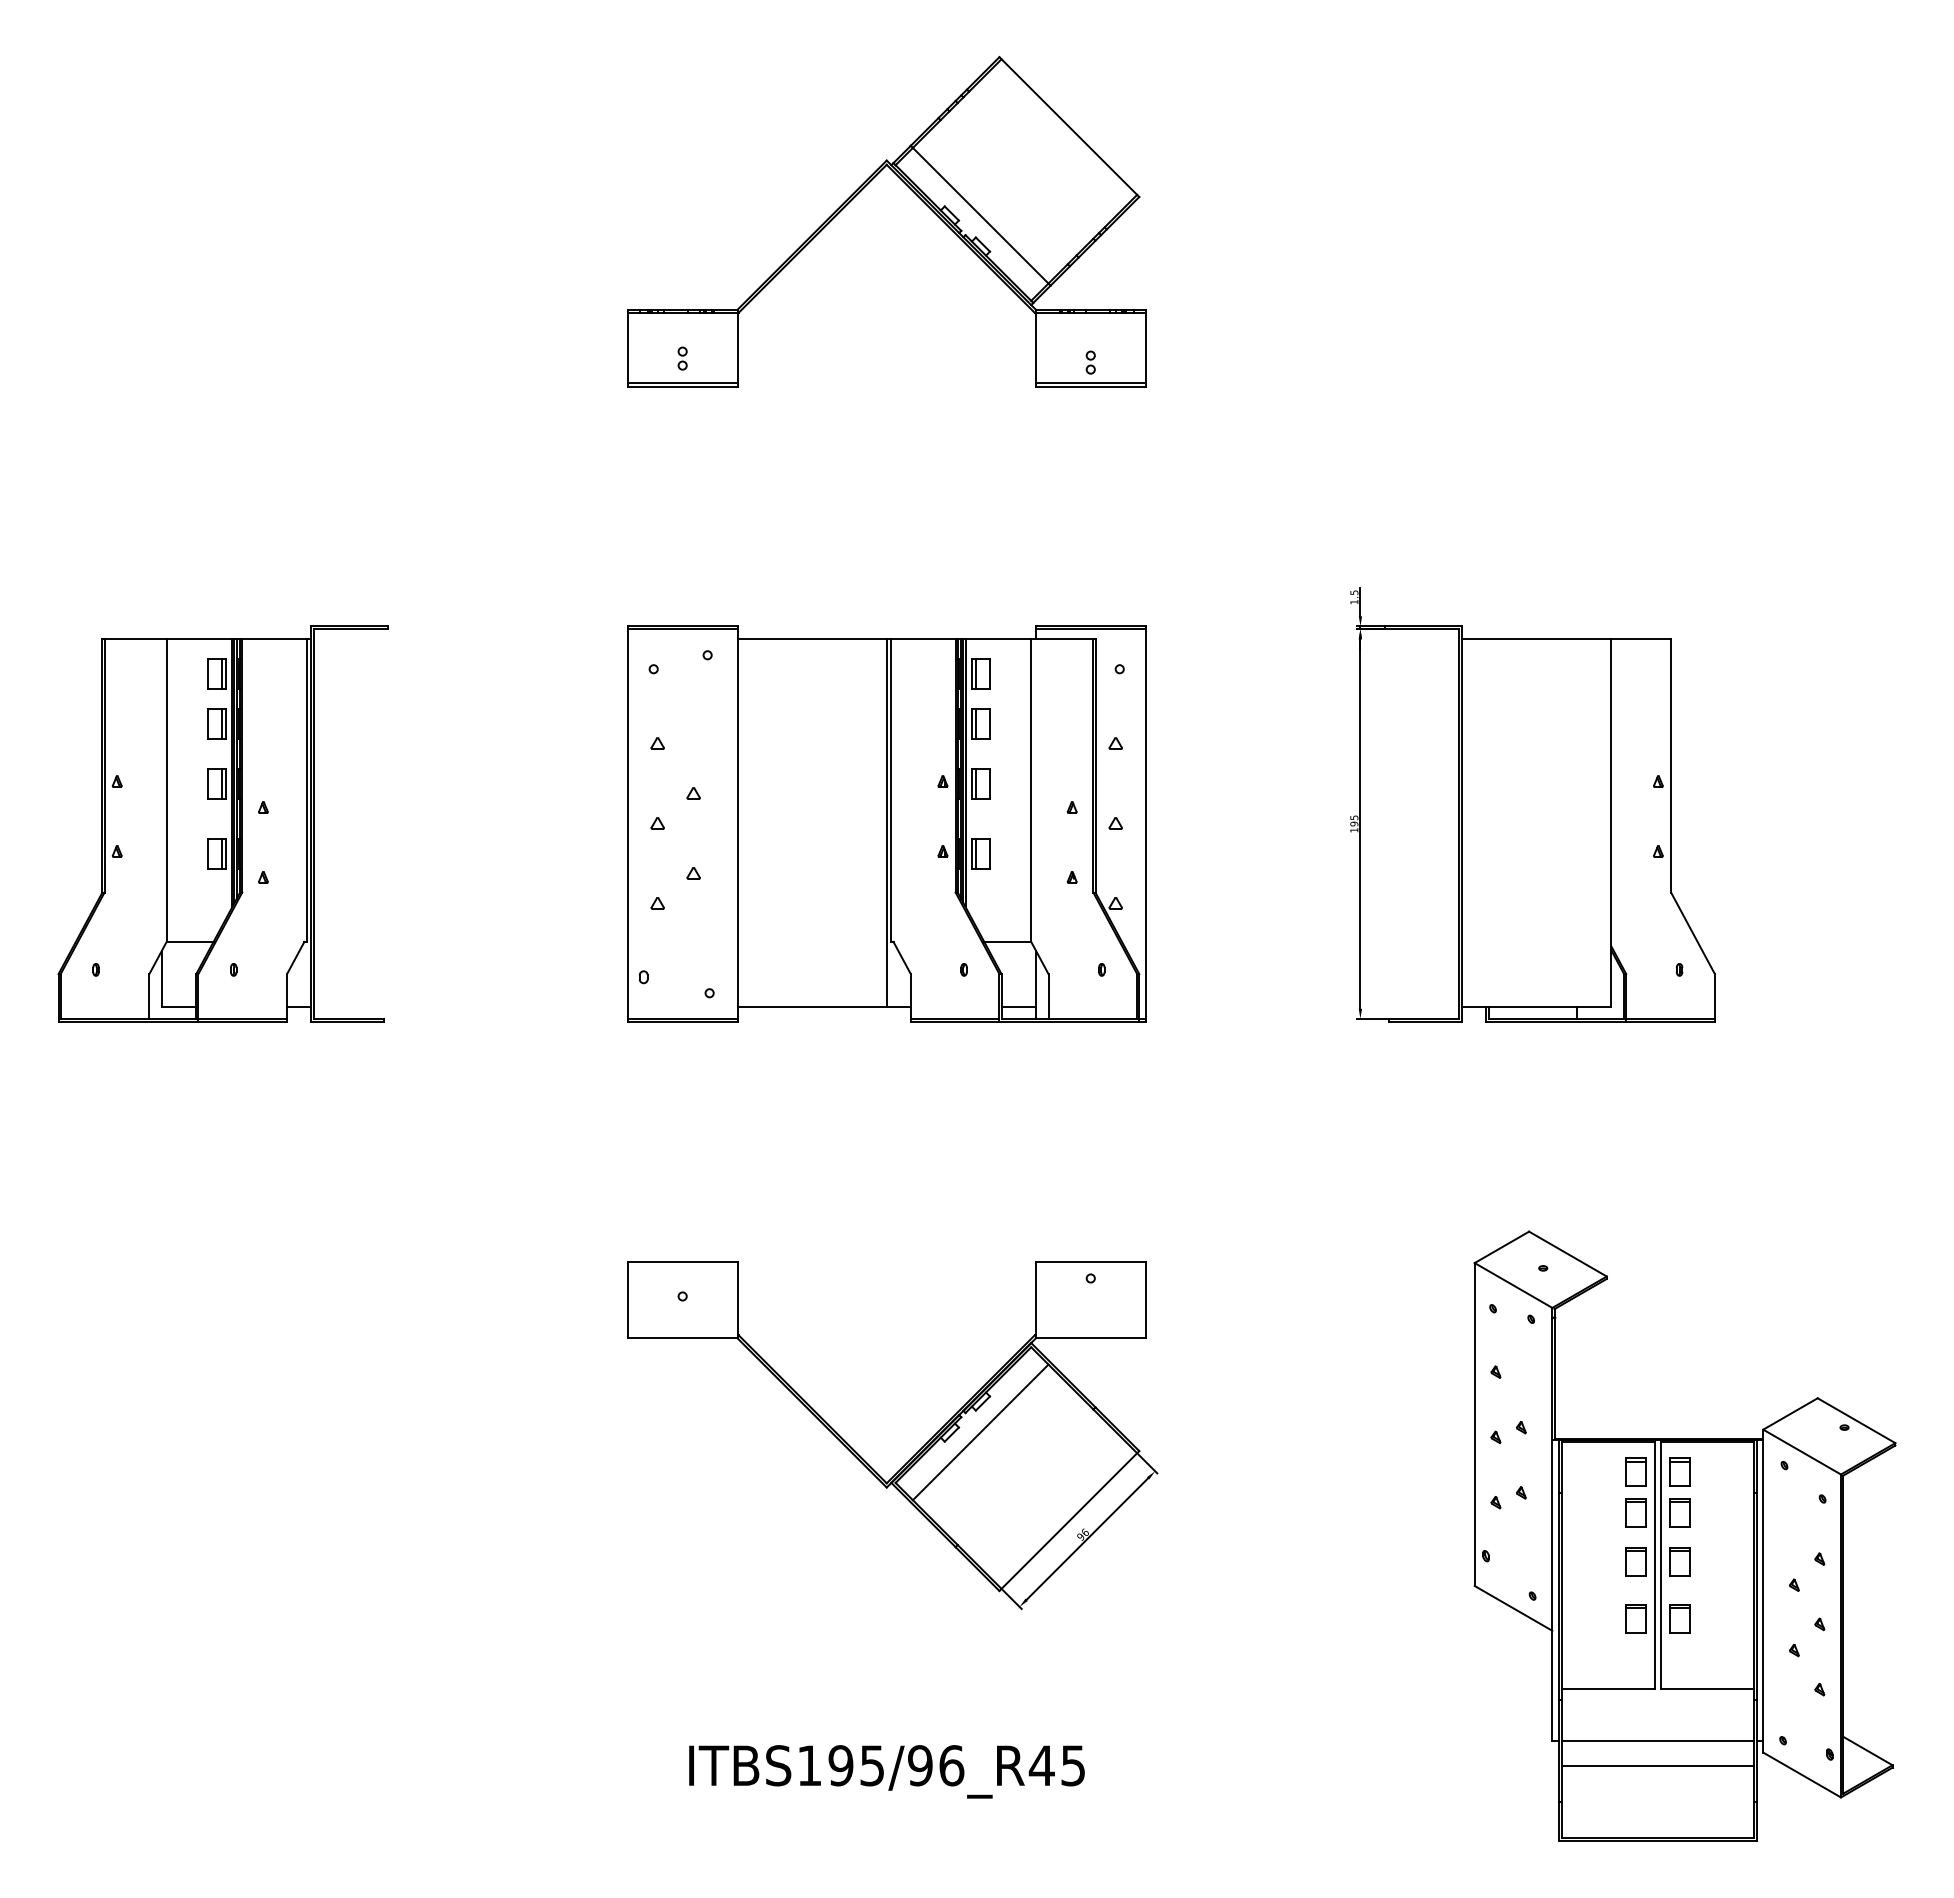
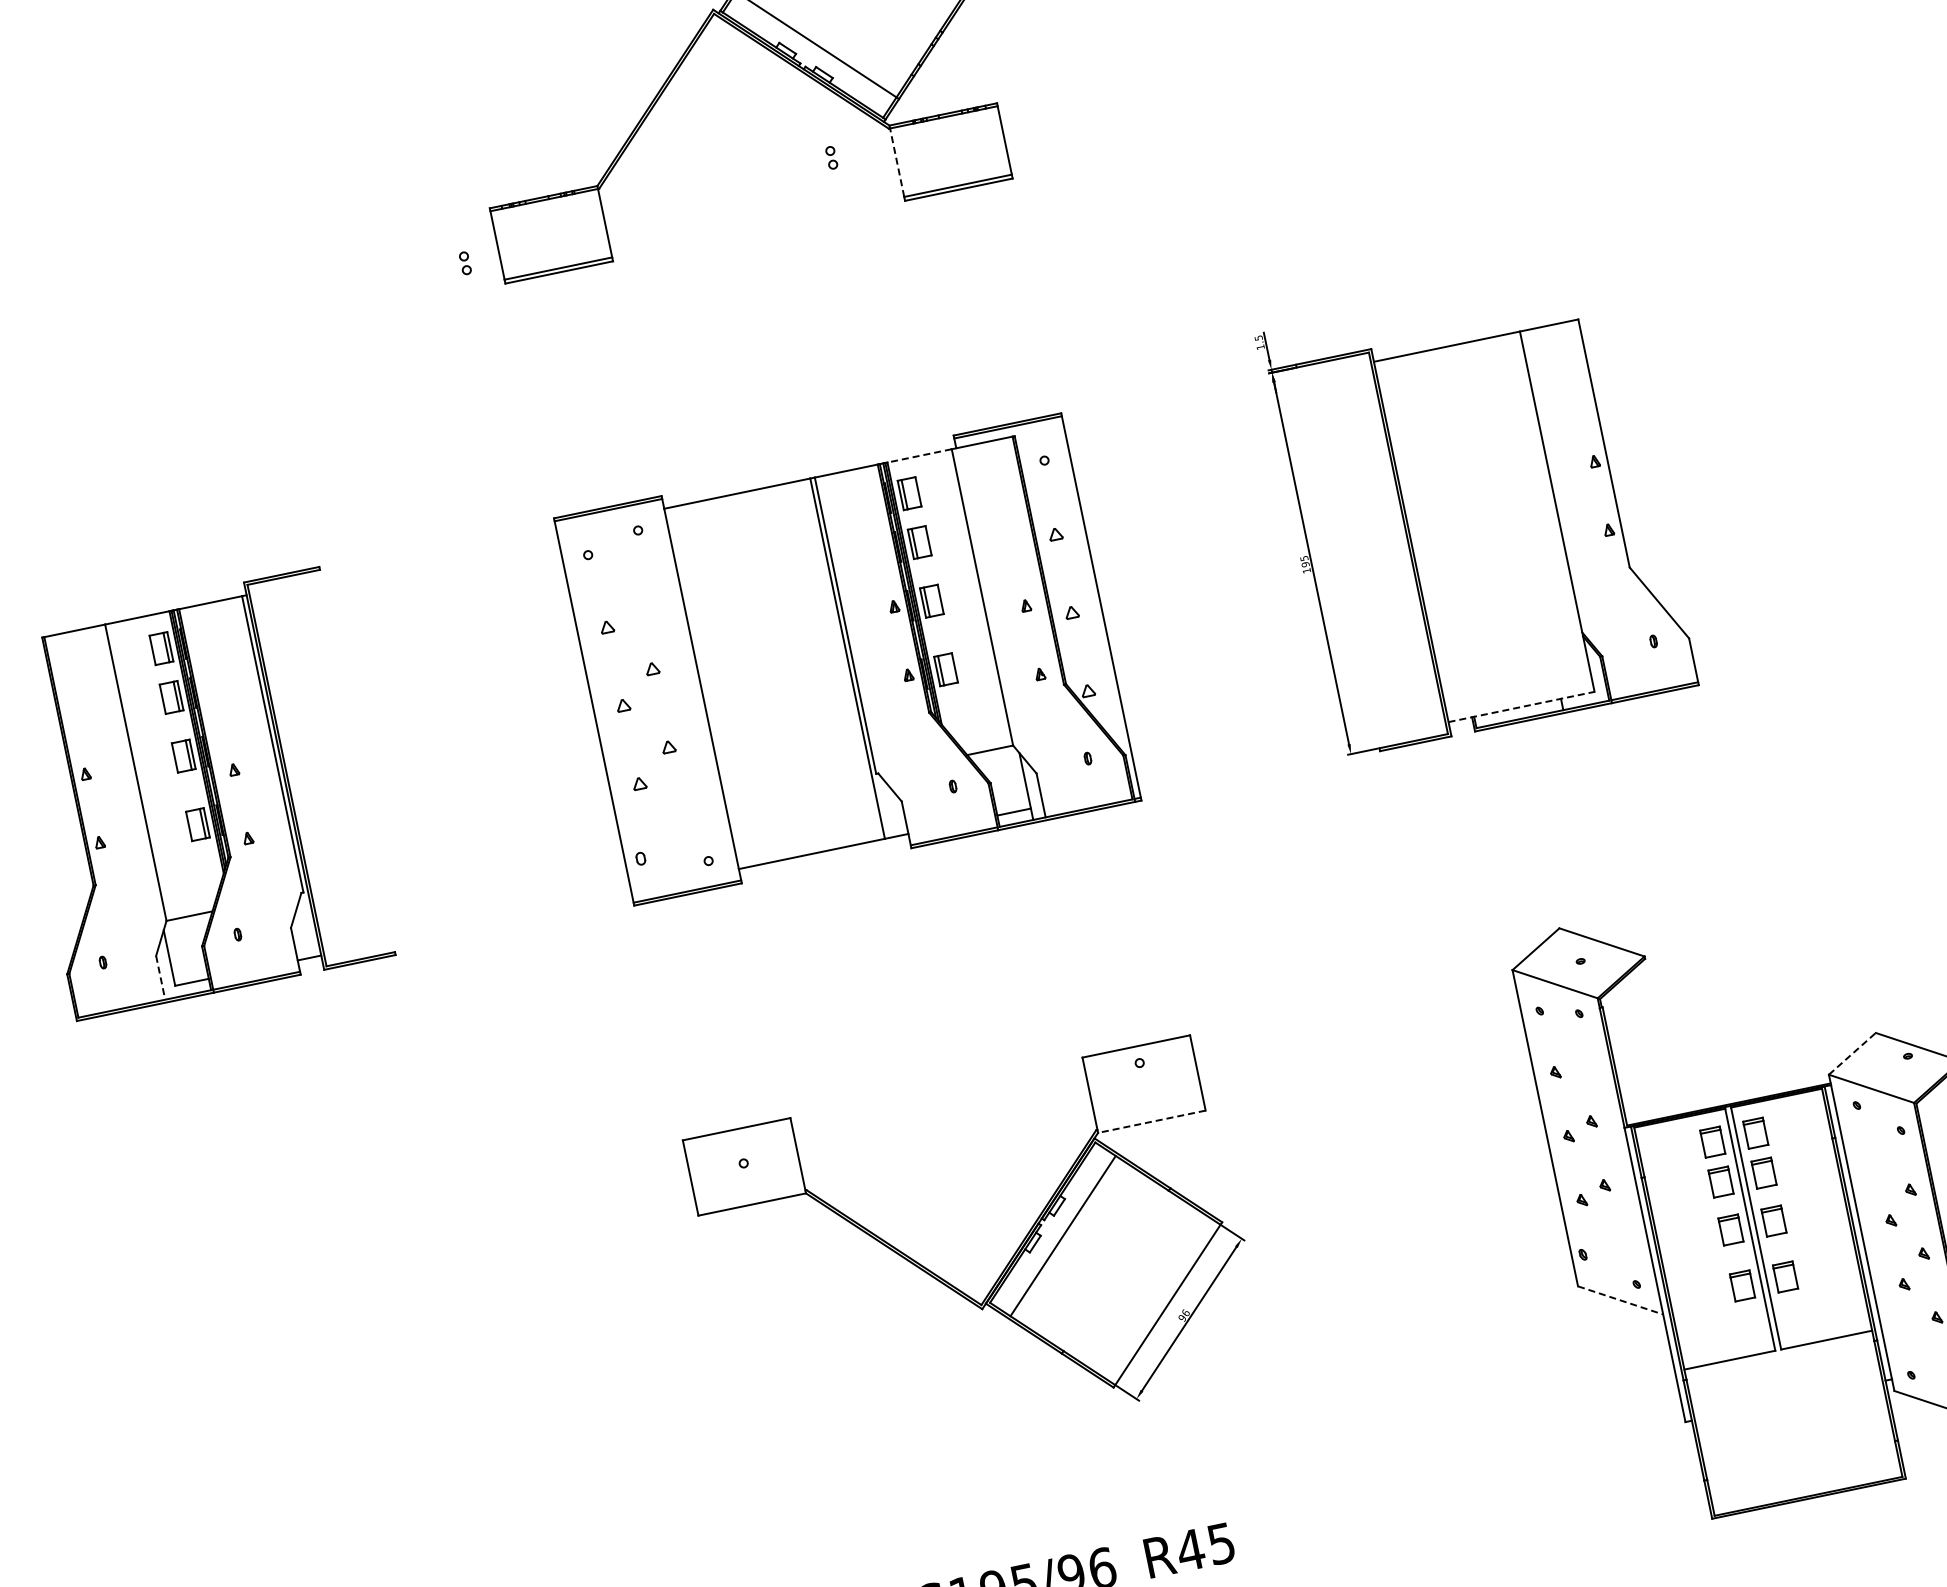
line: (1035, 345) -> (896, 160), solid -> dashed
part: (682, 358) -> (465, 263), moved
part: (1090, 362) -> (831, 157), moved
line: (998, 639) -> (919, 456), solid -> dashed
line: (149, 996) -> (160, 977), solid -> dashed
line: (1536, 1007) -> (1521, 707), solid -> dashed
line: (1090, 1338) -> (1151, 1121), solid -> dashed
line: (1790, 1413) -> (1852, 1053), solid -> dashed
line: (1513, 1608) -> (1620, 1300), solid -> dashed
line: (1657, 1740) -> (1788, 1400), removed
line: (1657, 1765) -> (1793, 1425), removed

